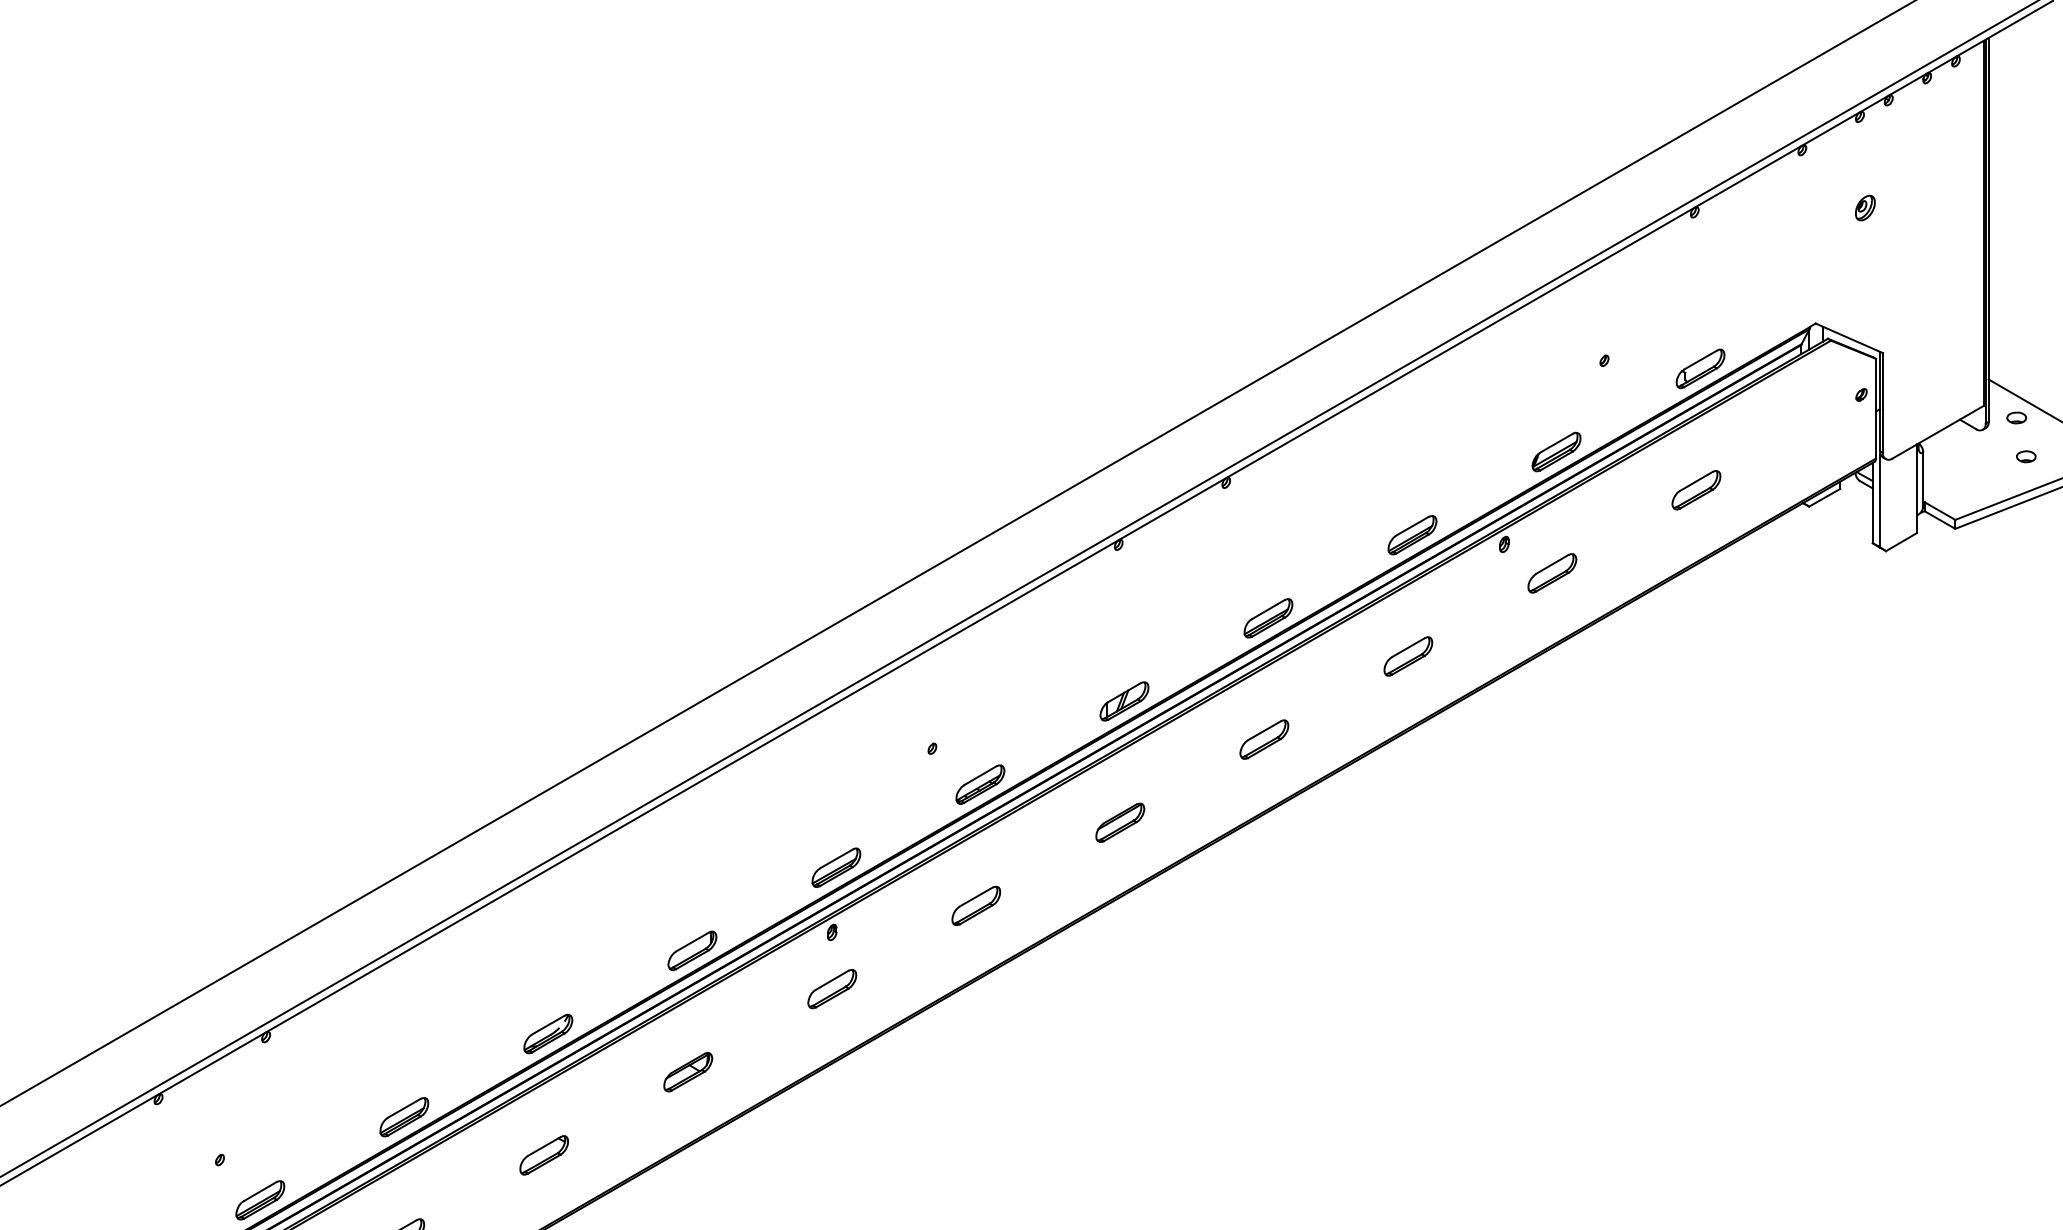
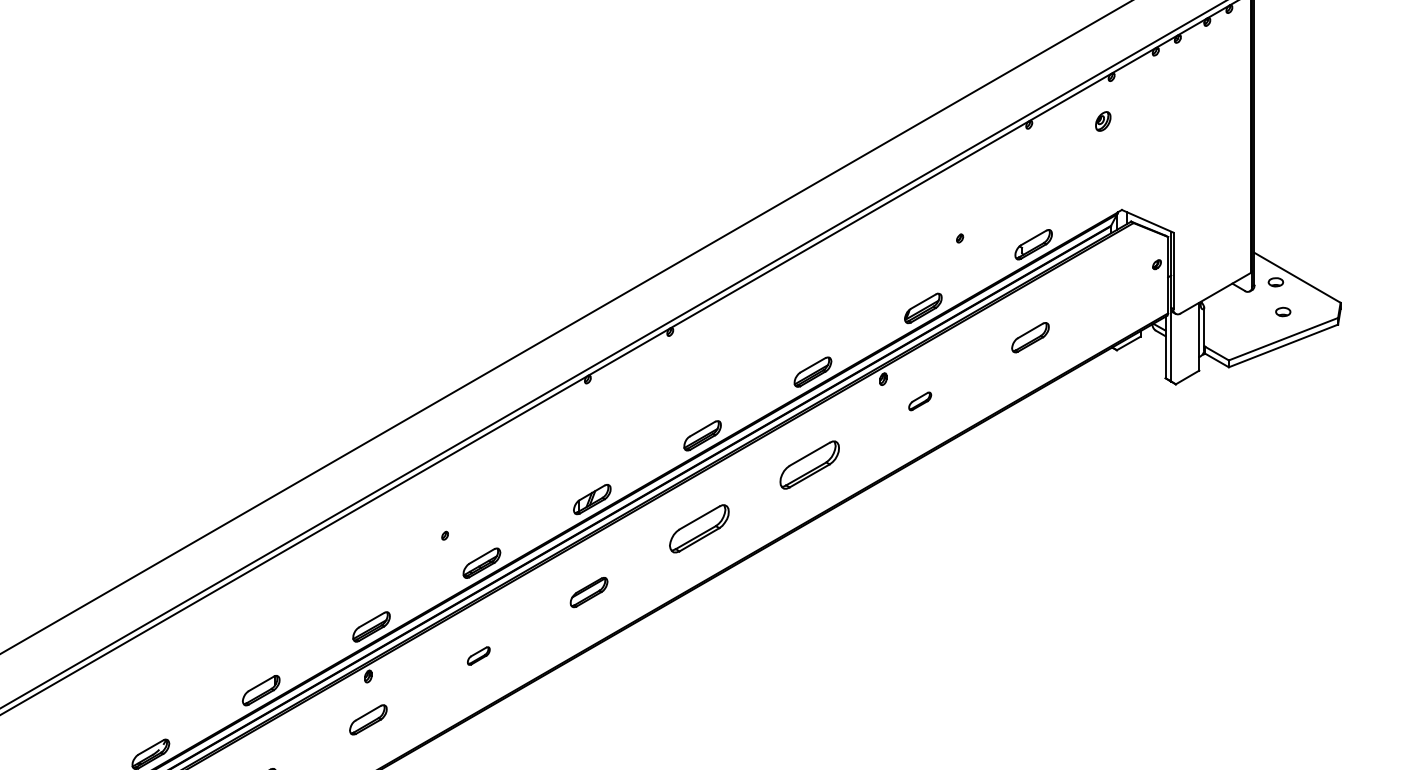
part: (1865, 207) -> (1103, 121), moved
part: (1552, 573) -> (920, 401), size x0.6
part: (1408, 656) -> (809, 465), size x1.6
part: (1264, 739) -> (699, 528), size x1.6
part: (976, 905) -> (478, 655), size x0.6

